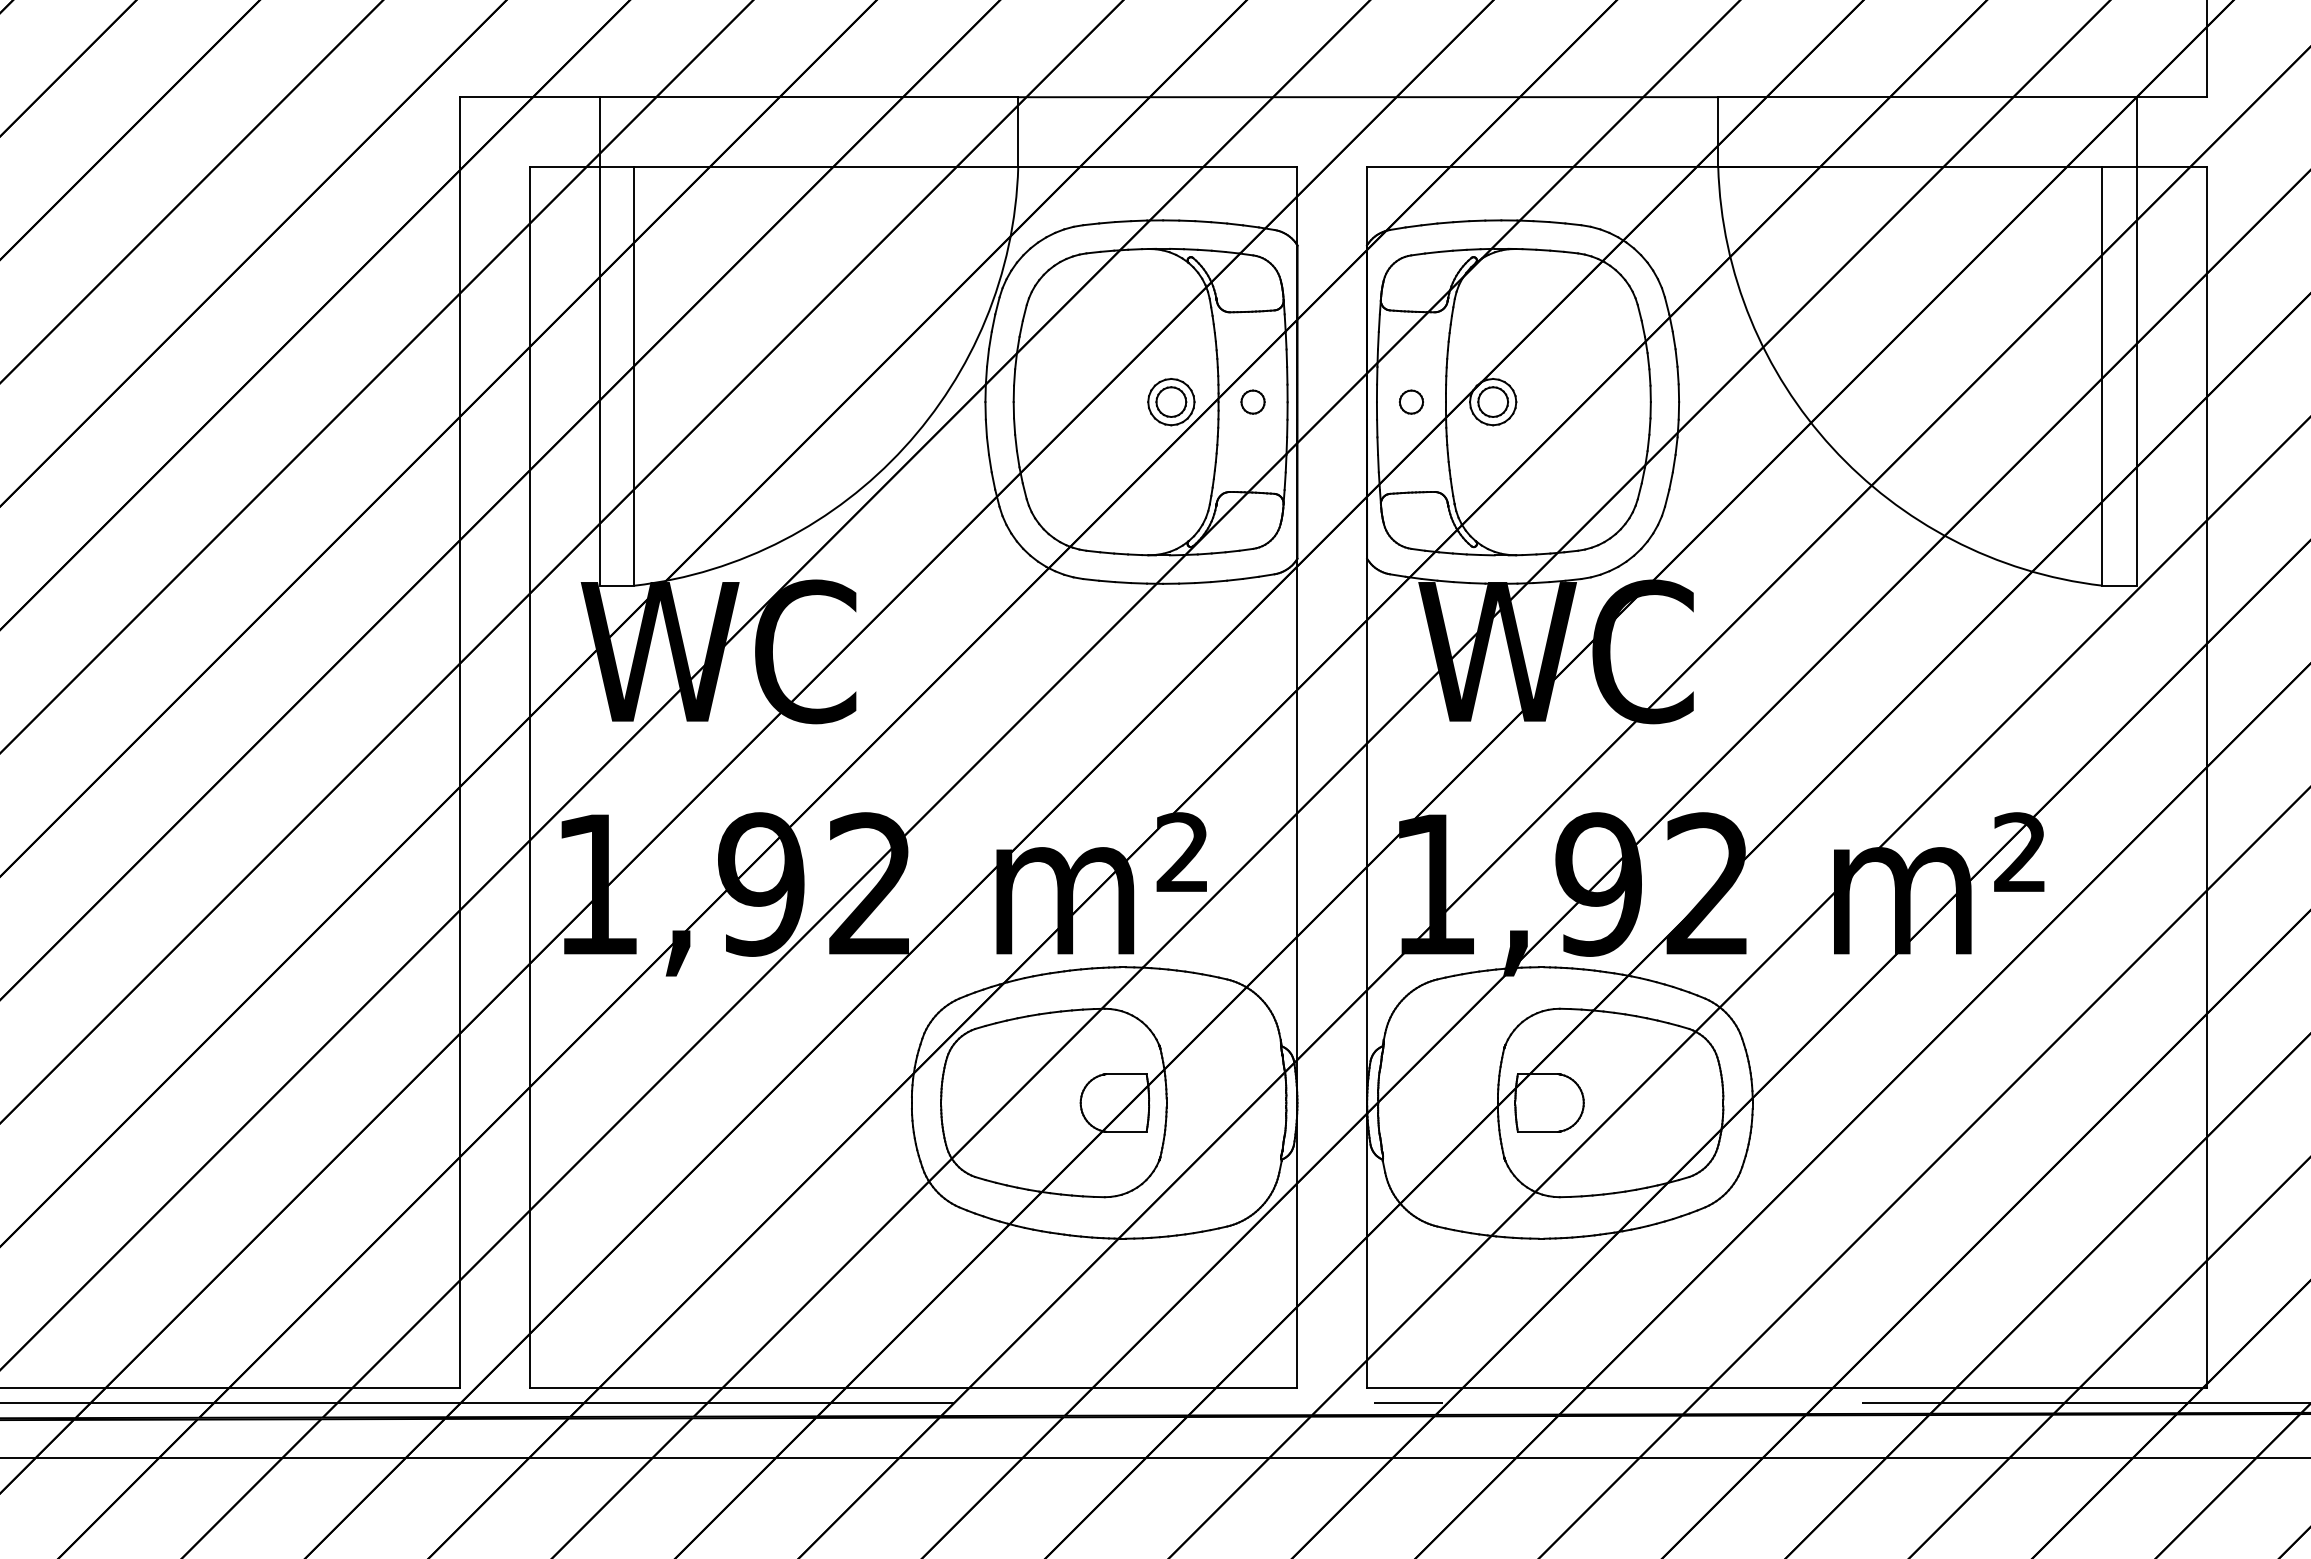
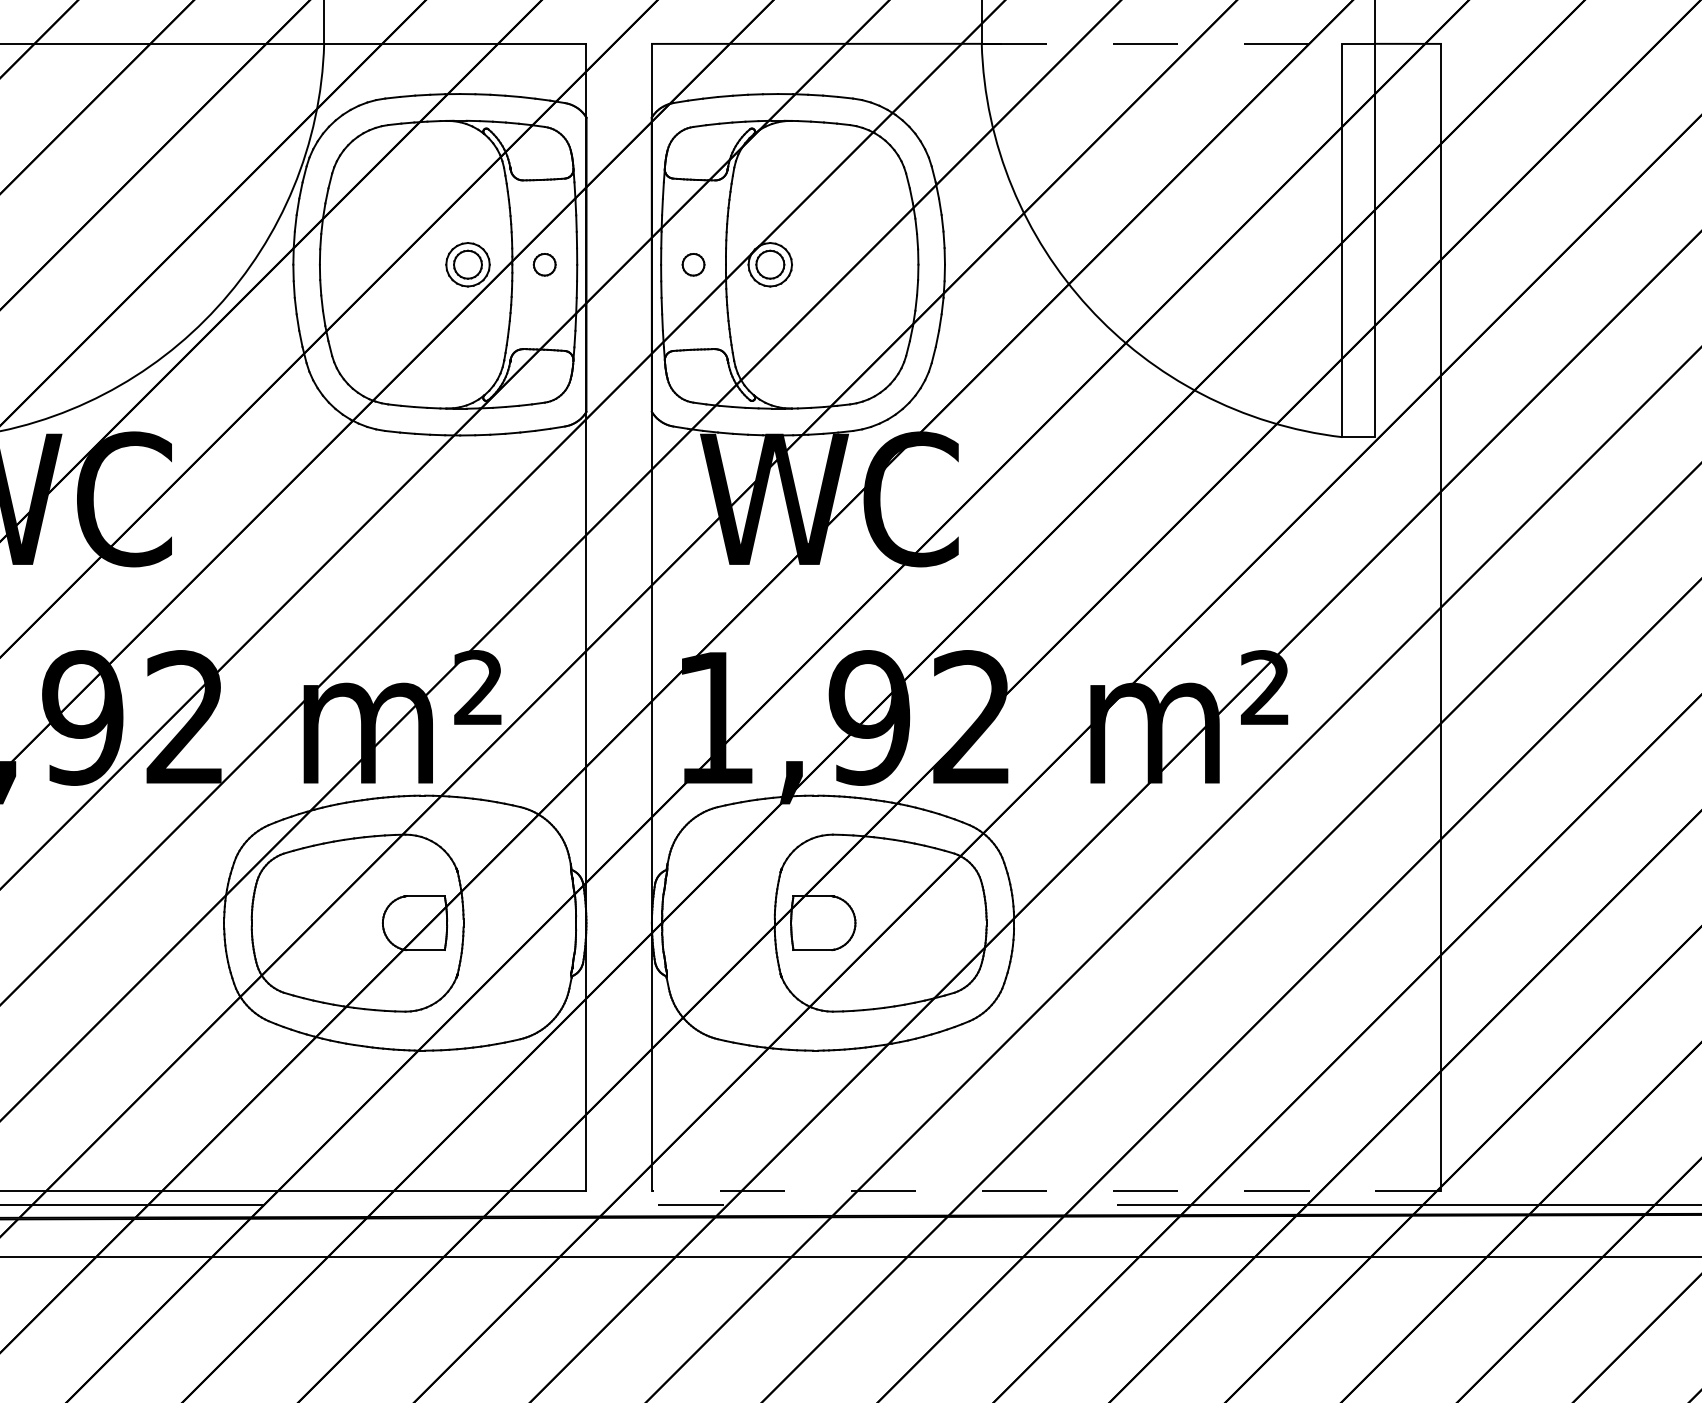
line: (1910, 166) -> (1162, 43), solid -> dashed
line: (1786, 1388) -> (1045, 1191), solid -> dashed

